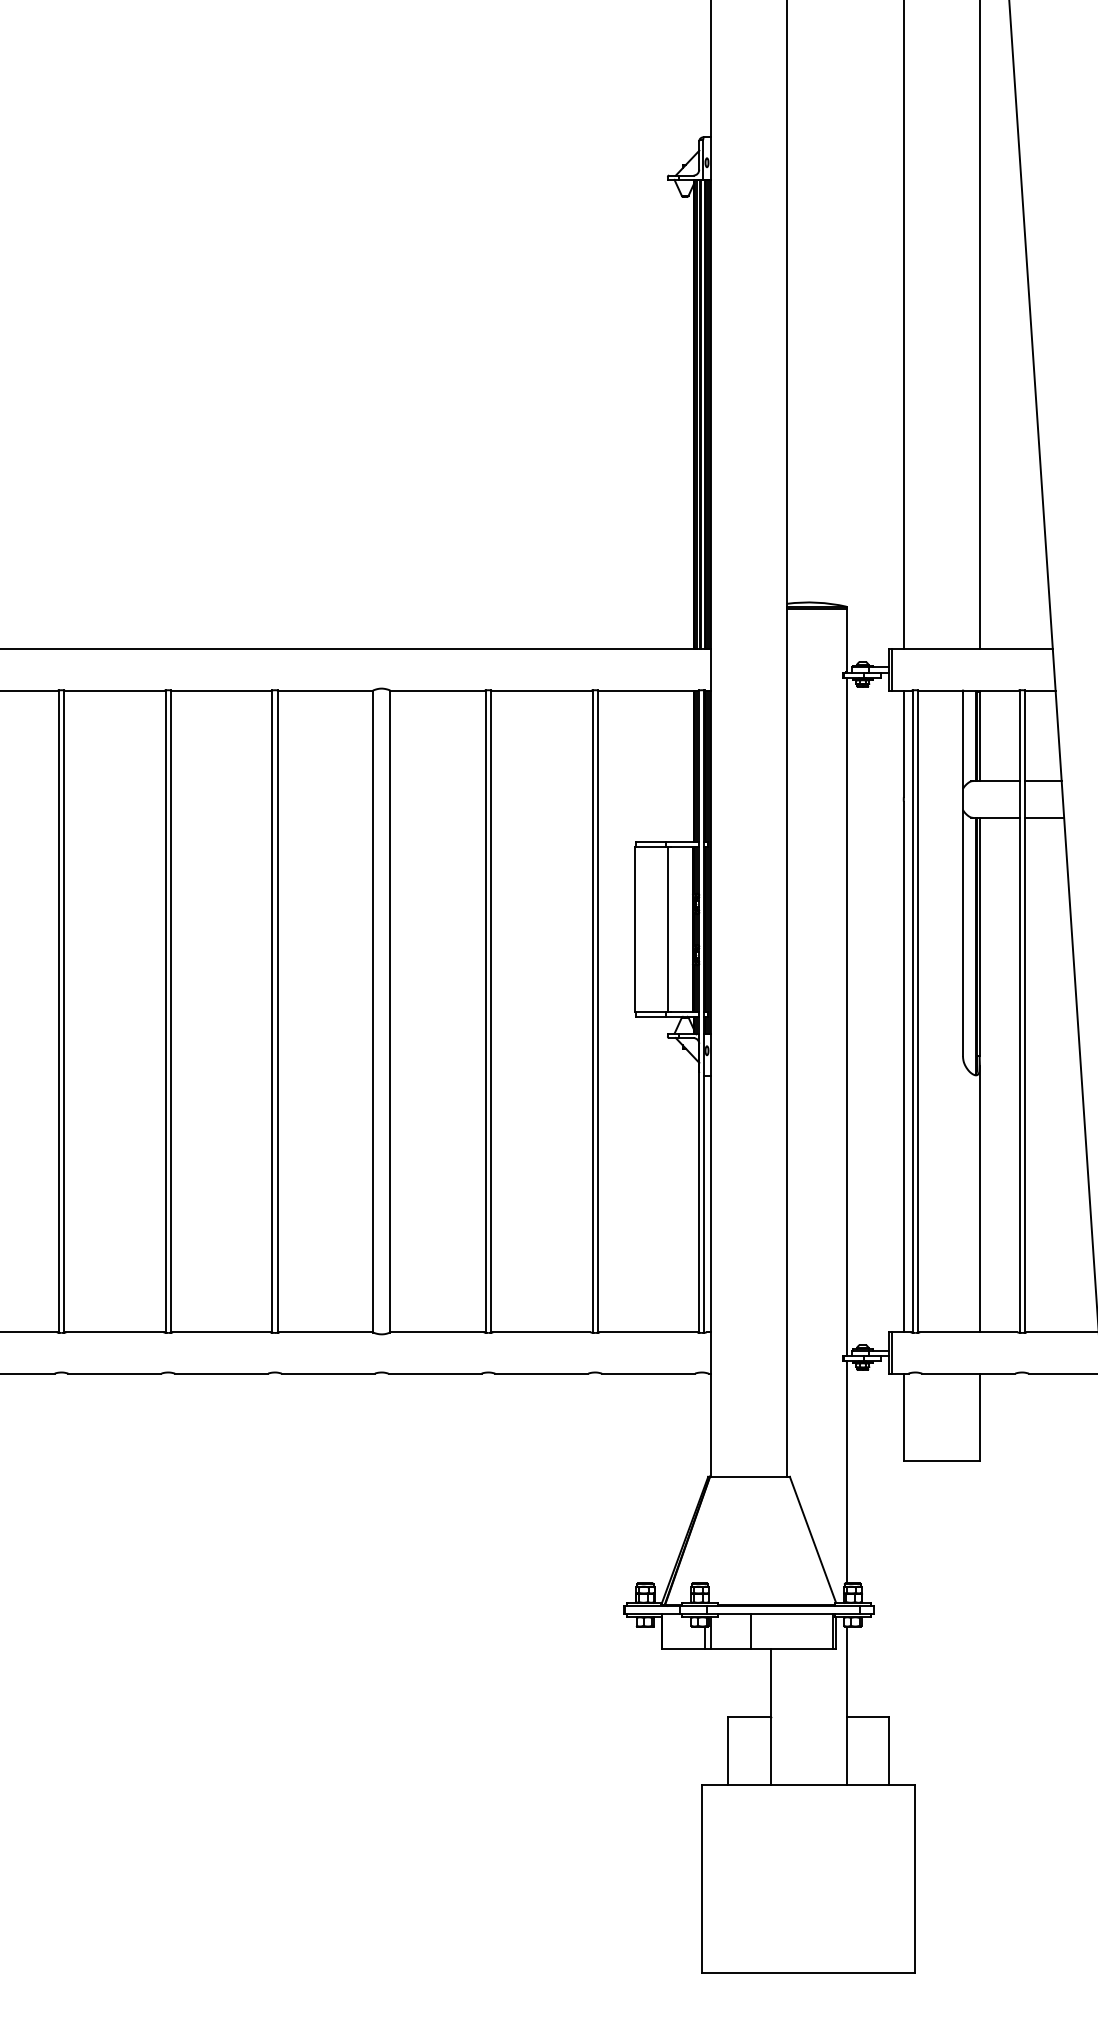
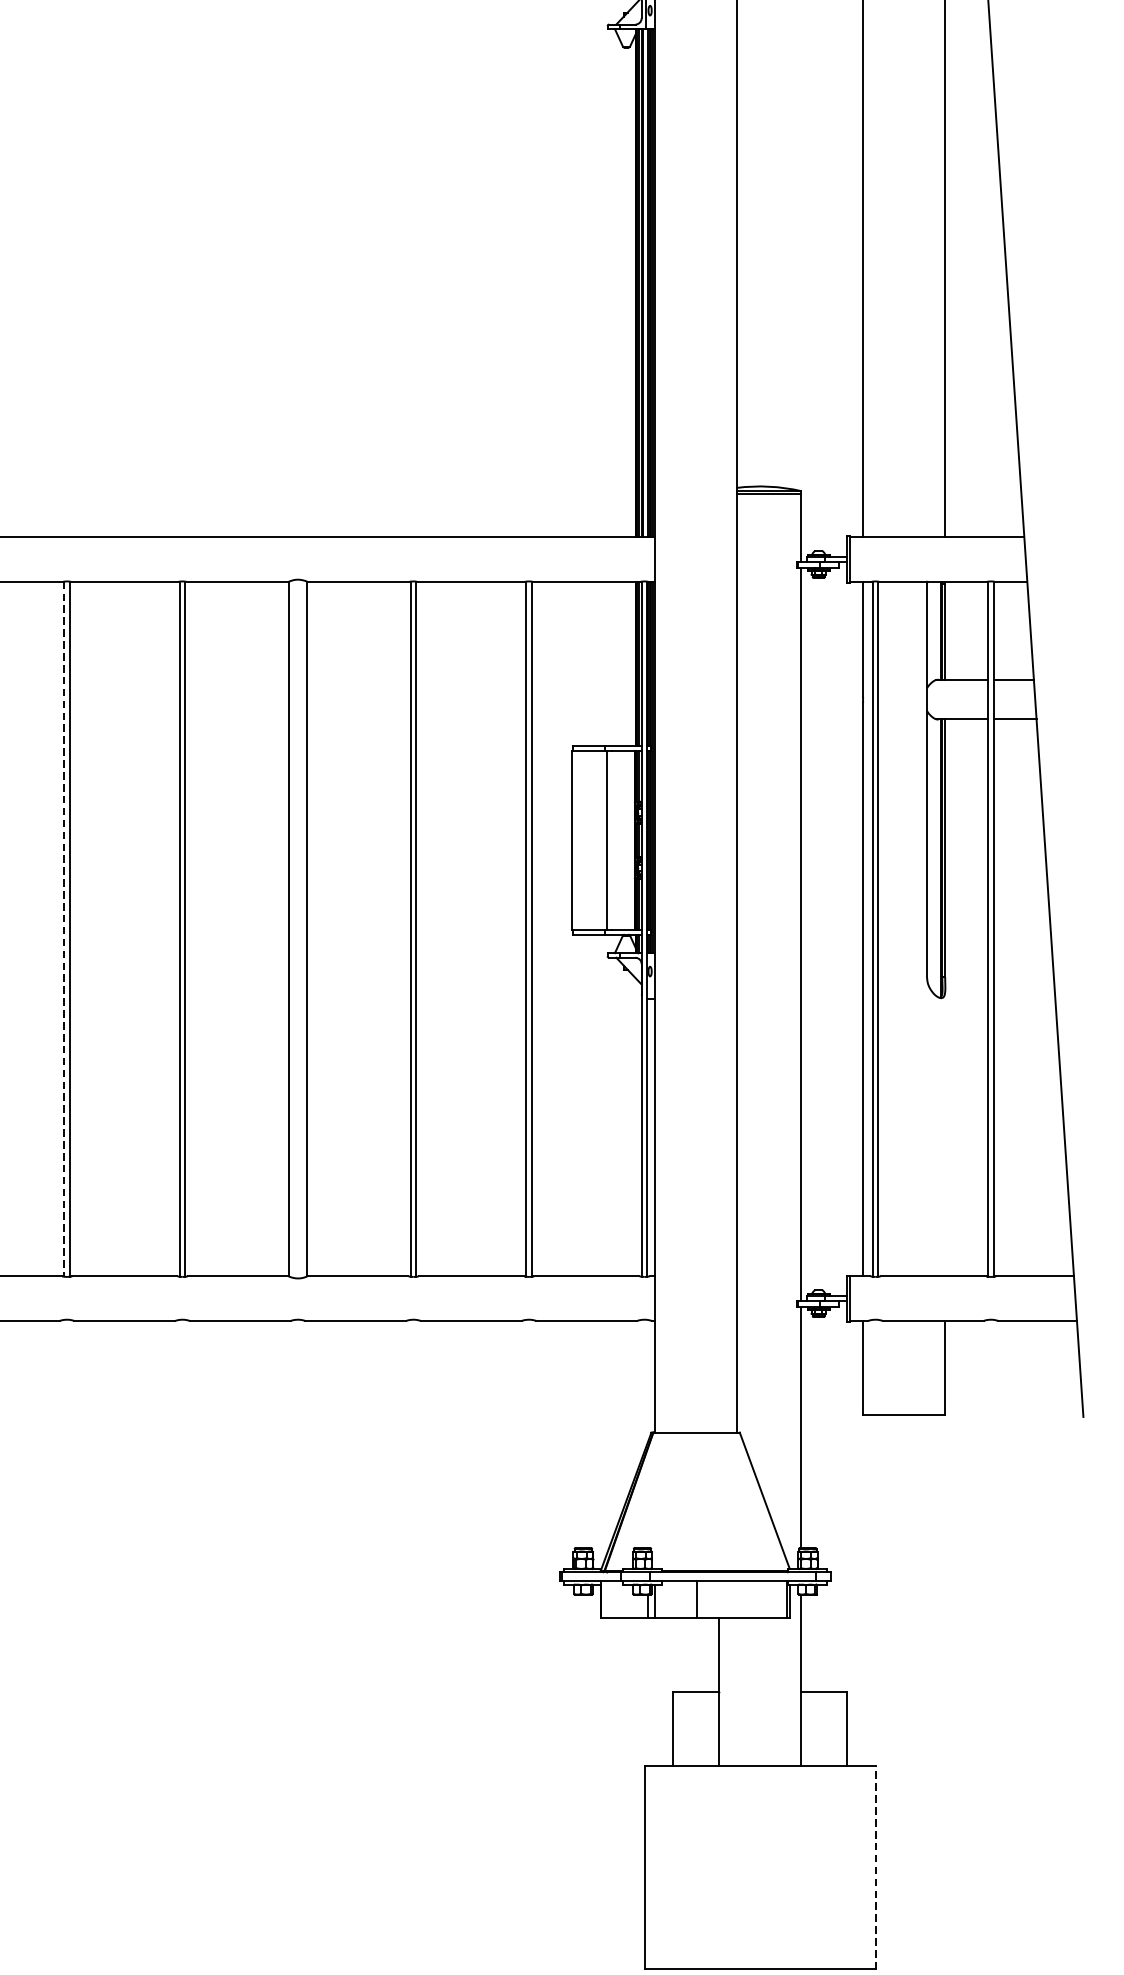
line: (165, 1012) -> (64, 930), solid -> dashed
line: (979, 1198) -> (944, 1131), removed
line: (915, 1879) -> (875, 1868), solid -> dashed

